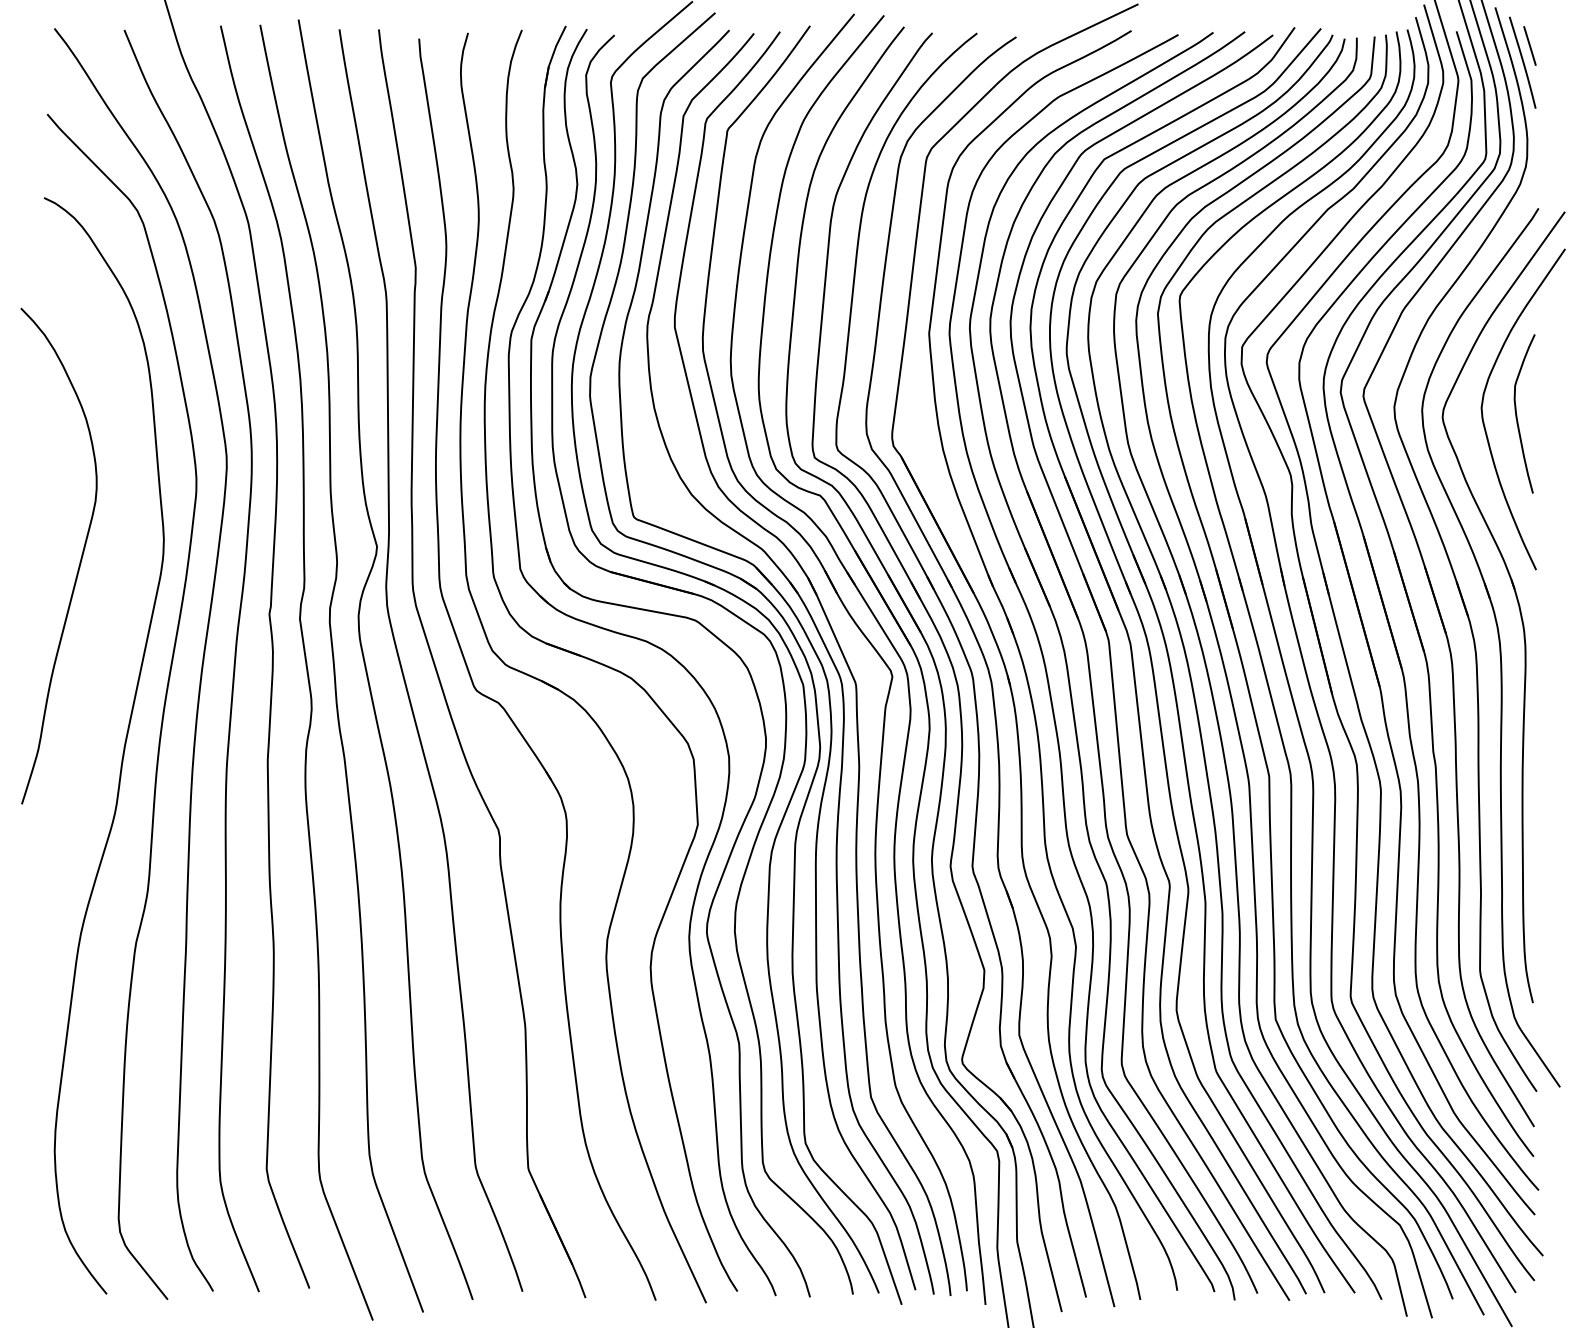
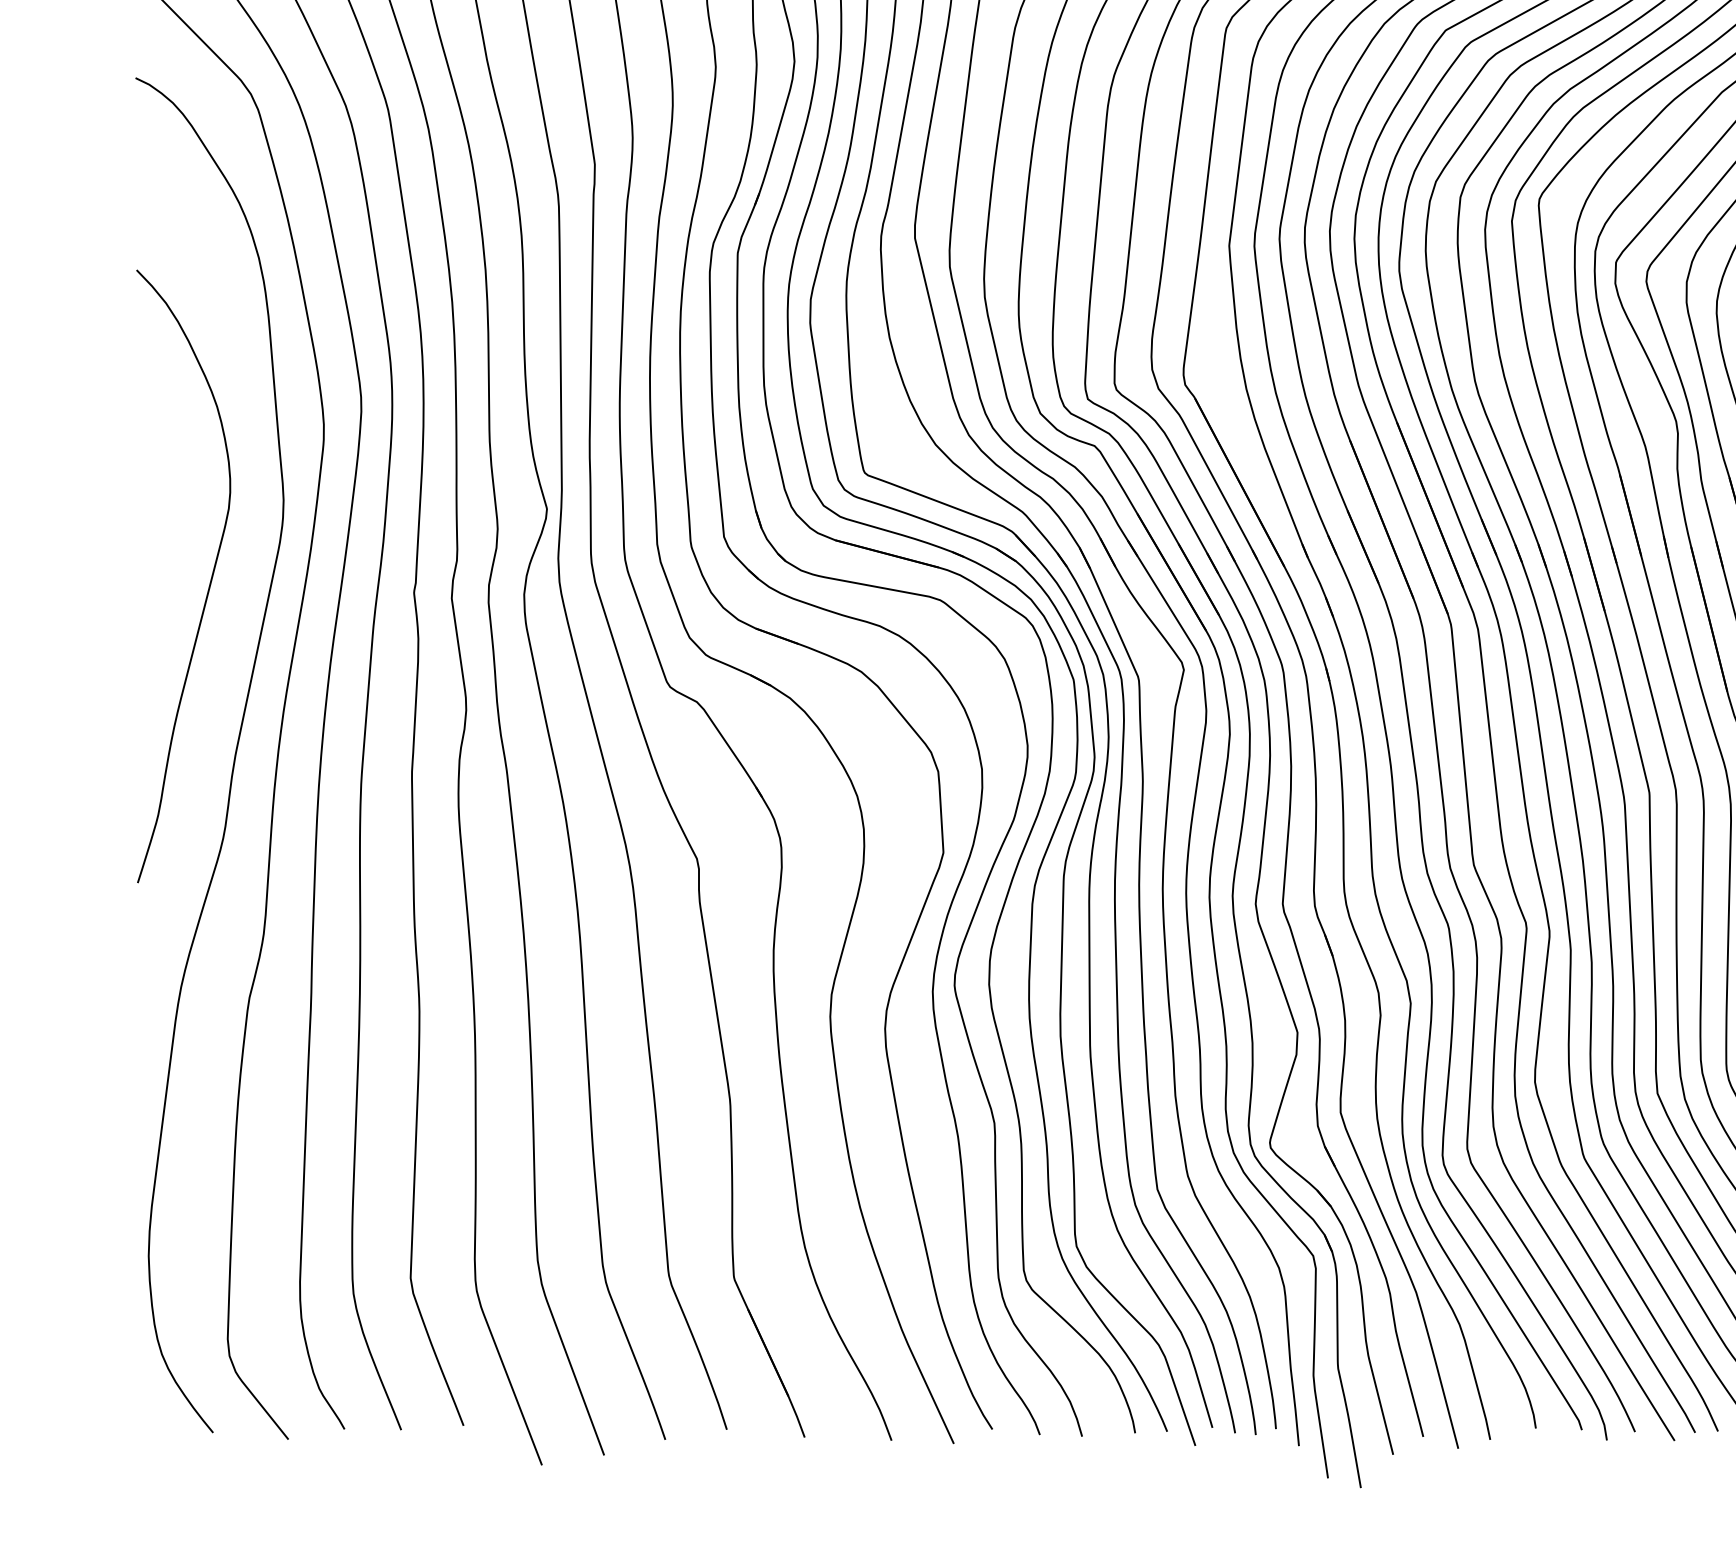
curve: (79, 562) -> (209, 584), moved

